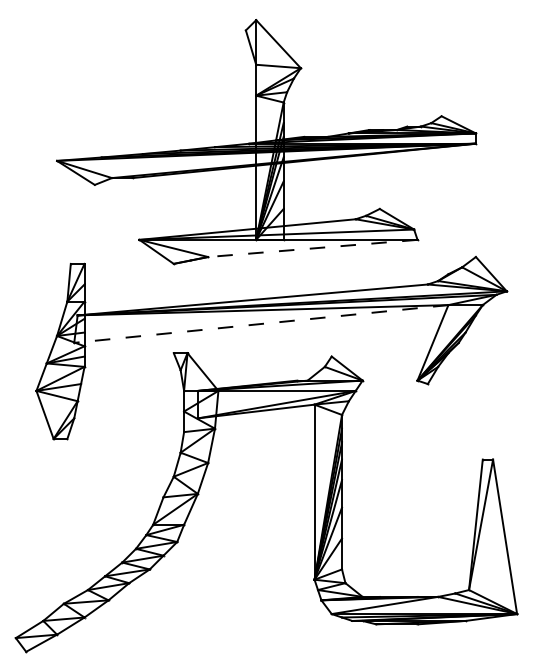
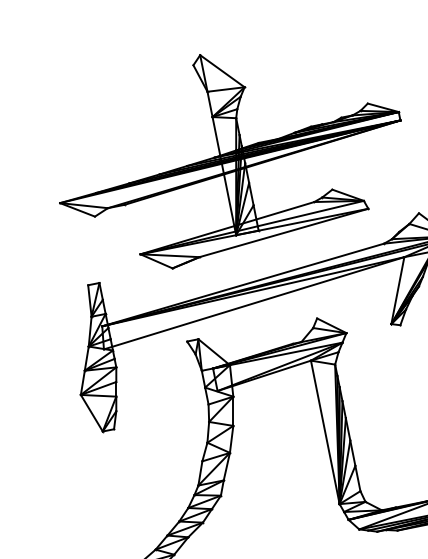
line: (312, 248) -> (283, 233), dashed -> solid
line: (260, 324) -> (253, 303), dashed -> solid

